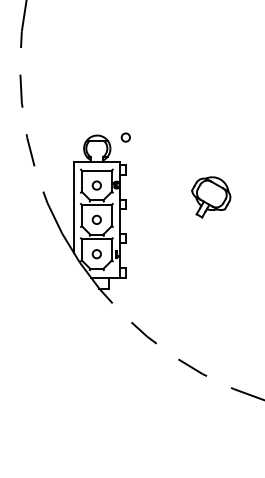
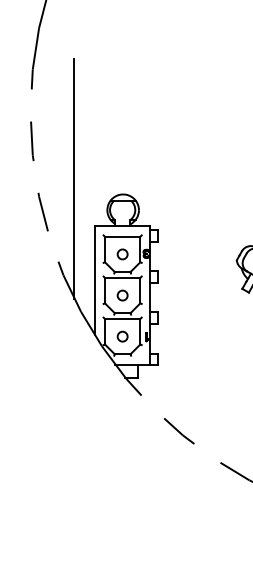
line: (56, 122) -> (74, 178), added
circle: (125, 137) -> (156, 196), removed

